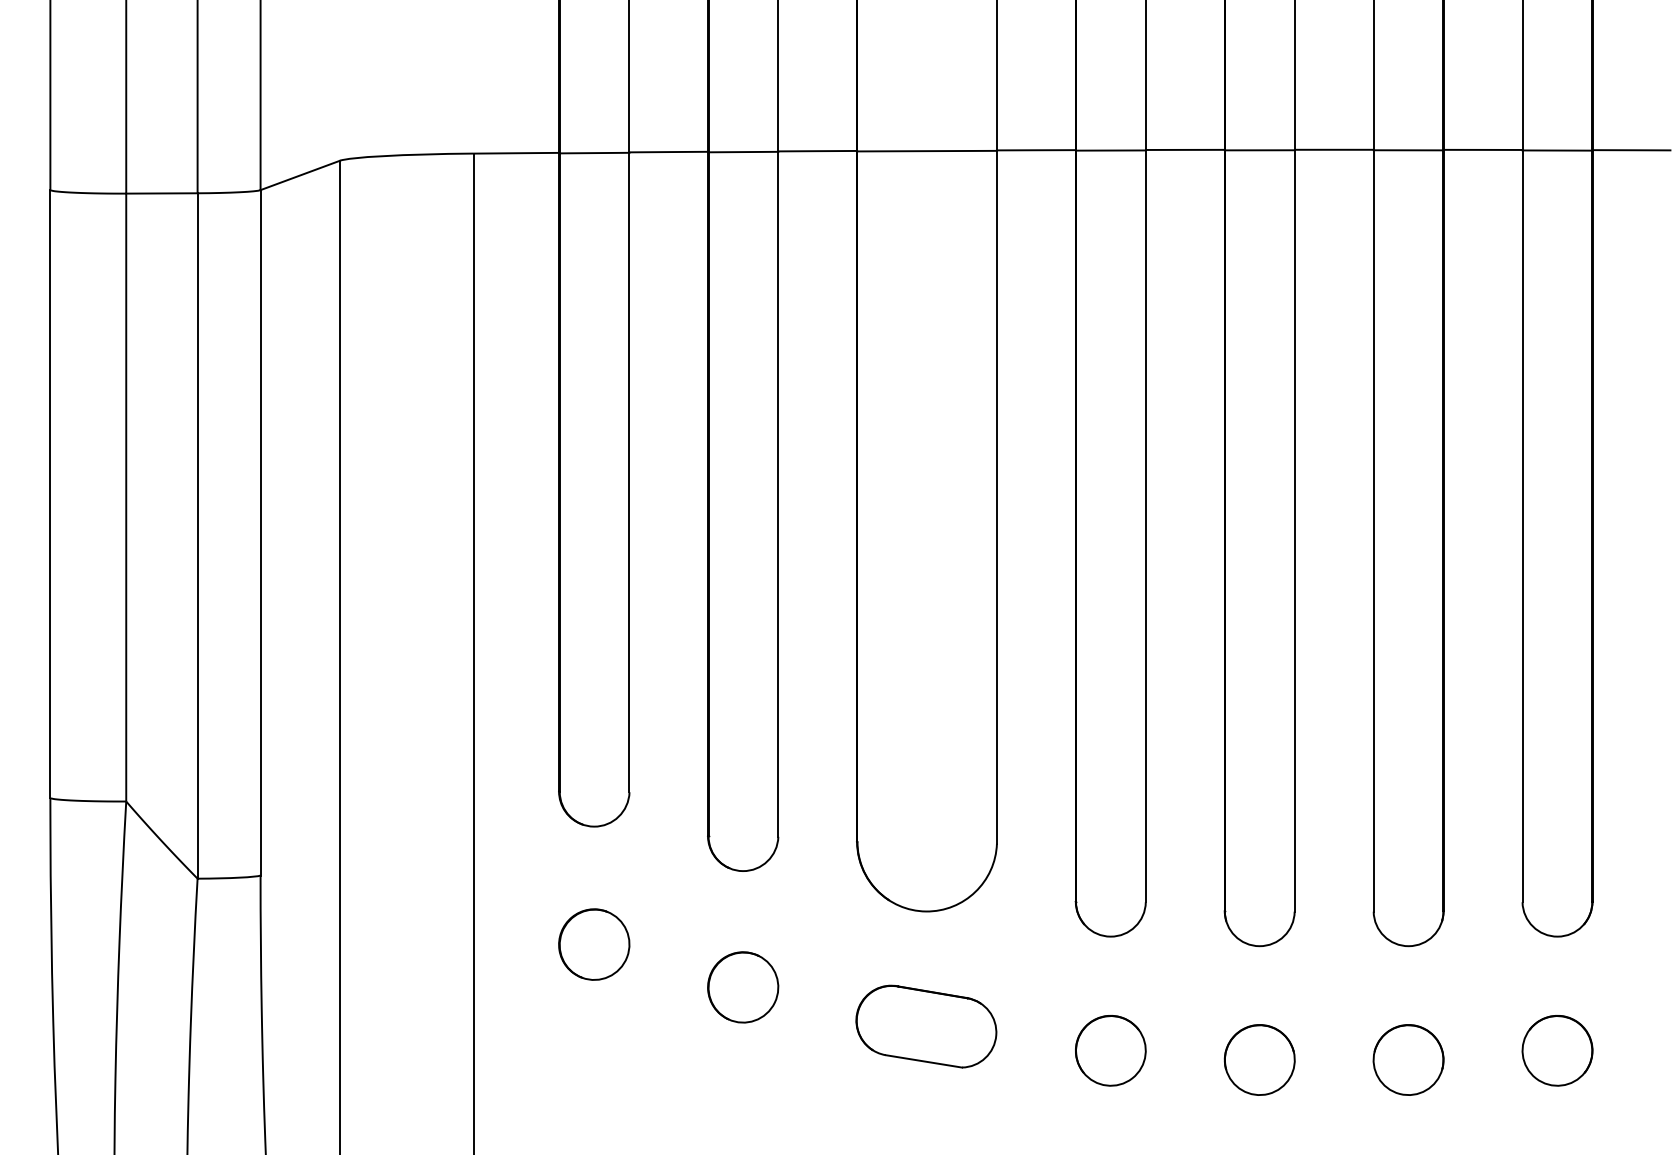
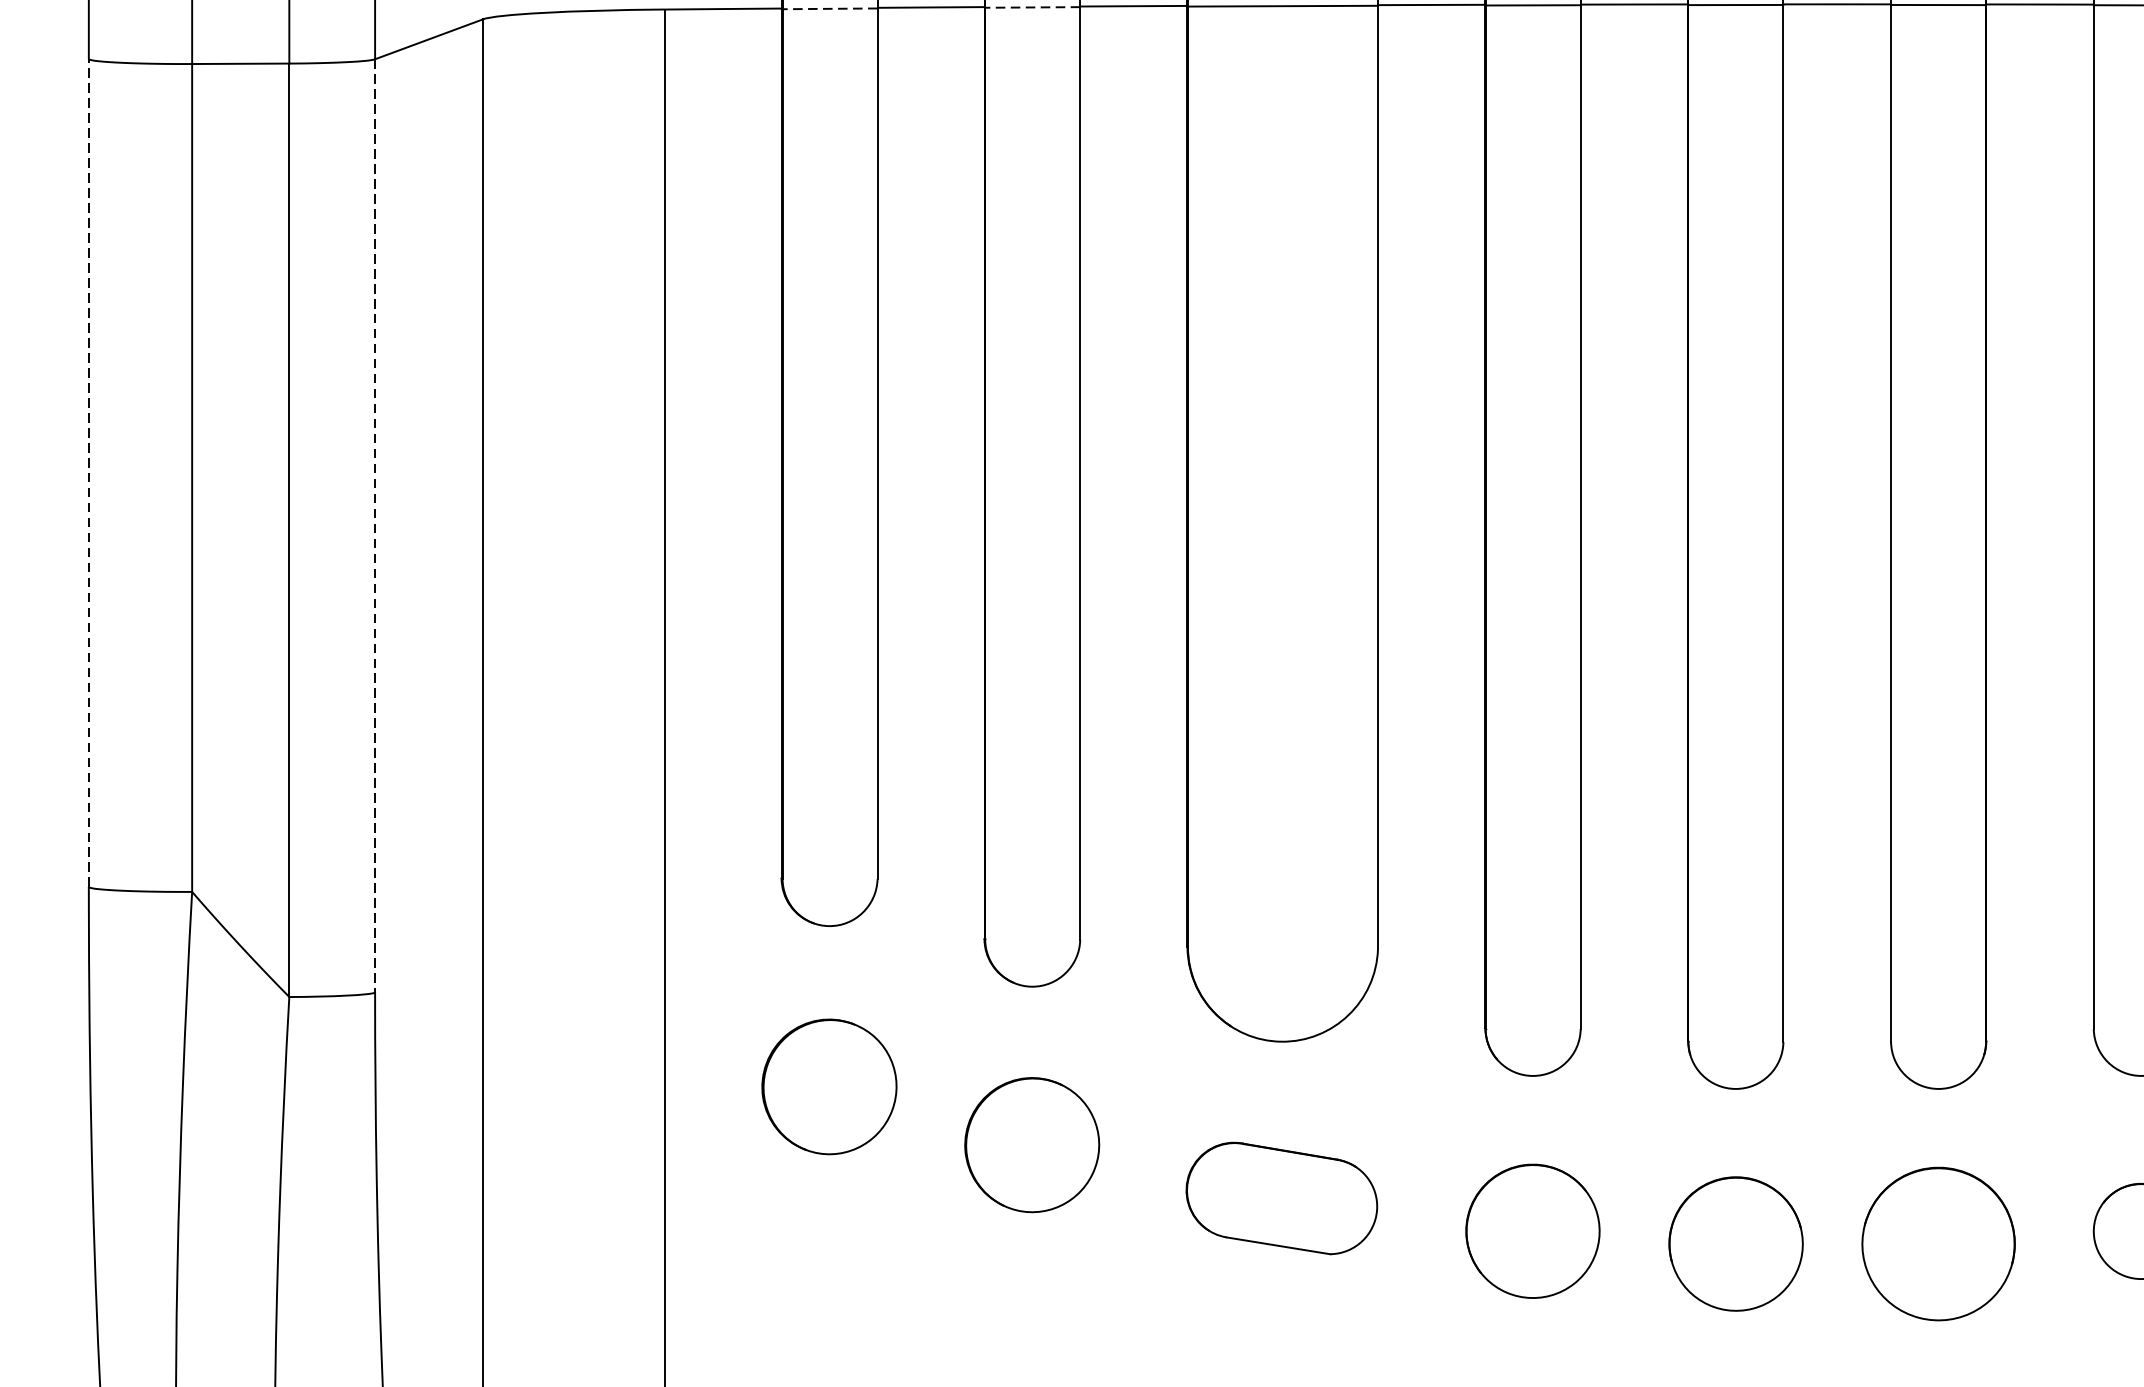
line: (743, 152) -> (1032, 8), solid -> dashed
line: (594, 153) -> (829, 9), solid -> dashed
line: (50, 493) -> (88, 472), solid -> dashed
line: (260, 532) -> (374, 525), solid -> dashed
part: (594, 944) -> (829, 1086), size x1.4
part: (743, 987) -> (1032, 1145), size x1.4
part: (1110, 1050) -> (1532, 1231), size x1.4
part: (1259, 1059) -> (1735, 1243), size x1.4
part: (1408, 1059) -> (1938, 1243), size x1.6

